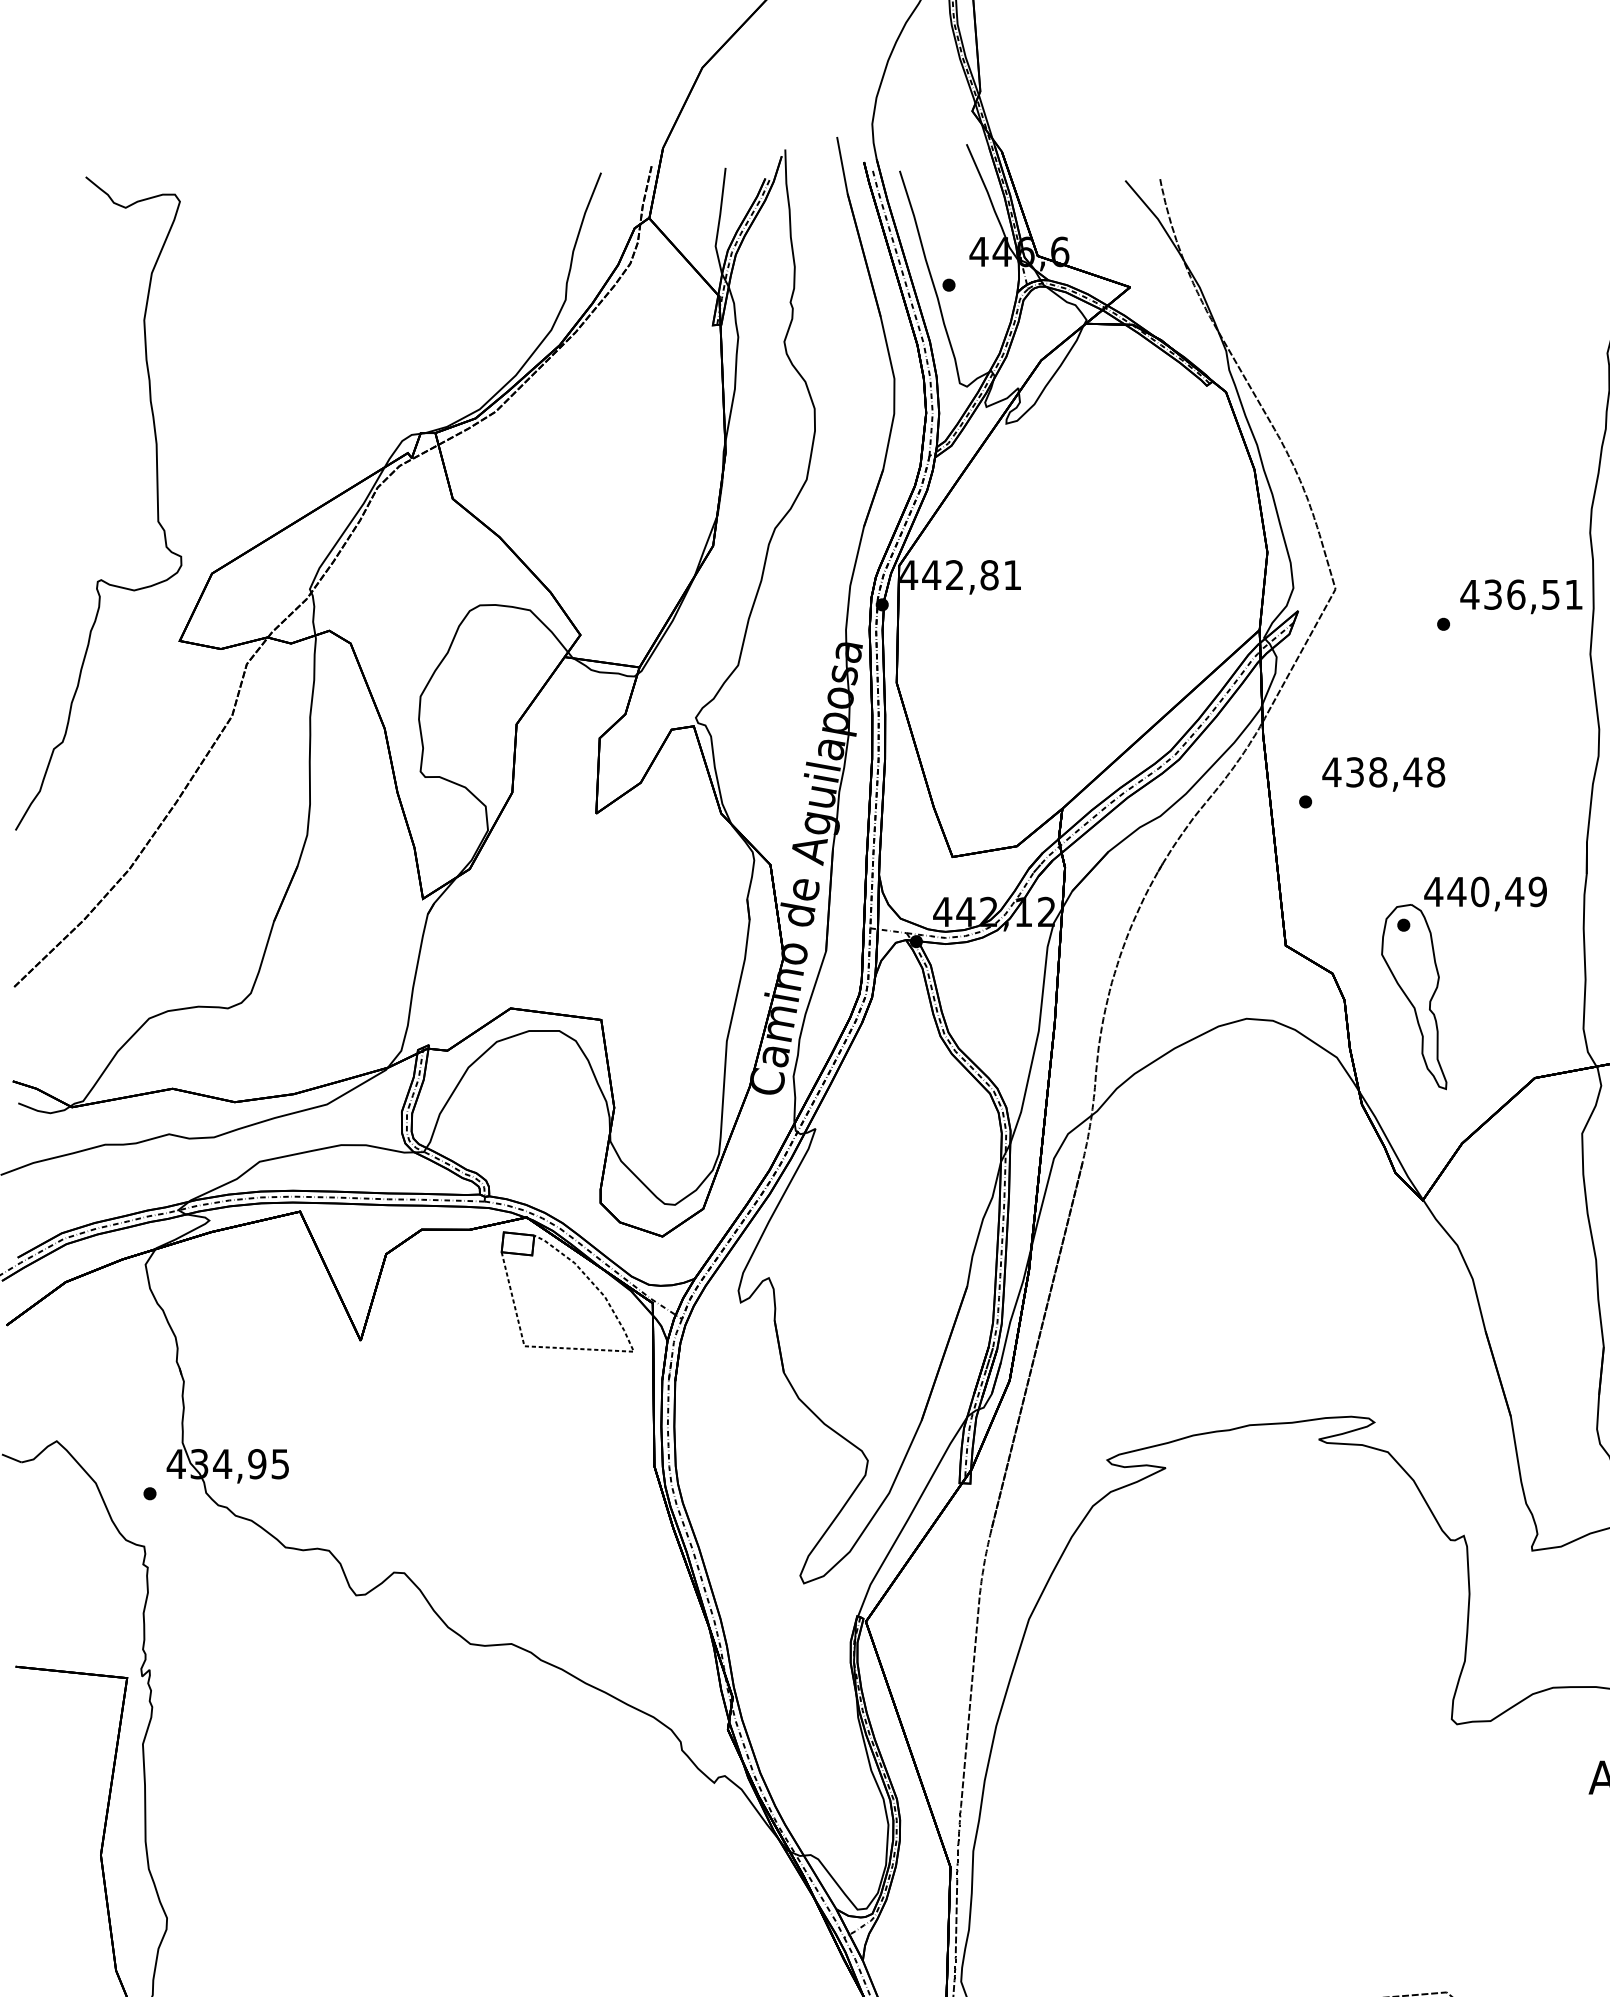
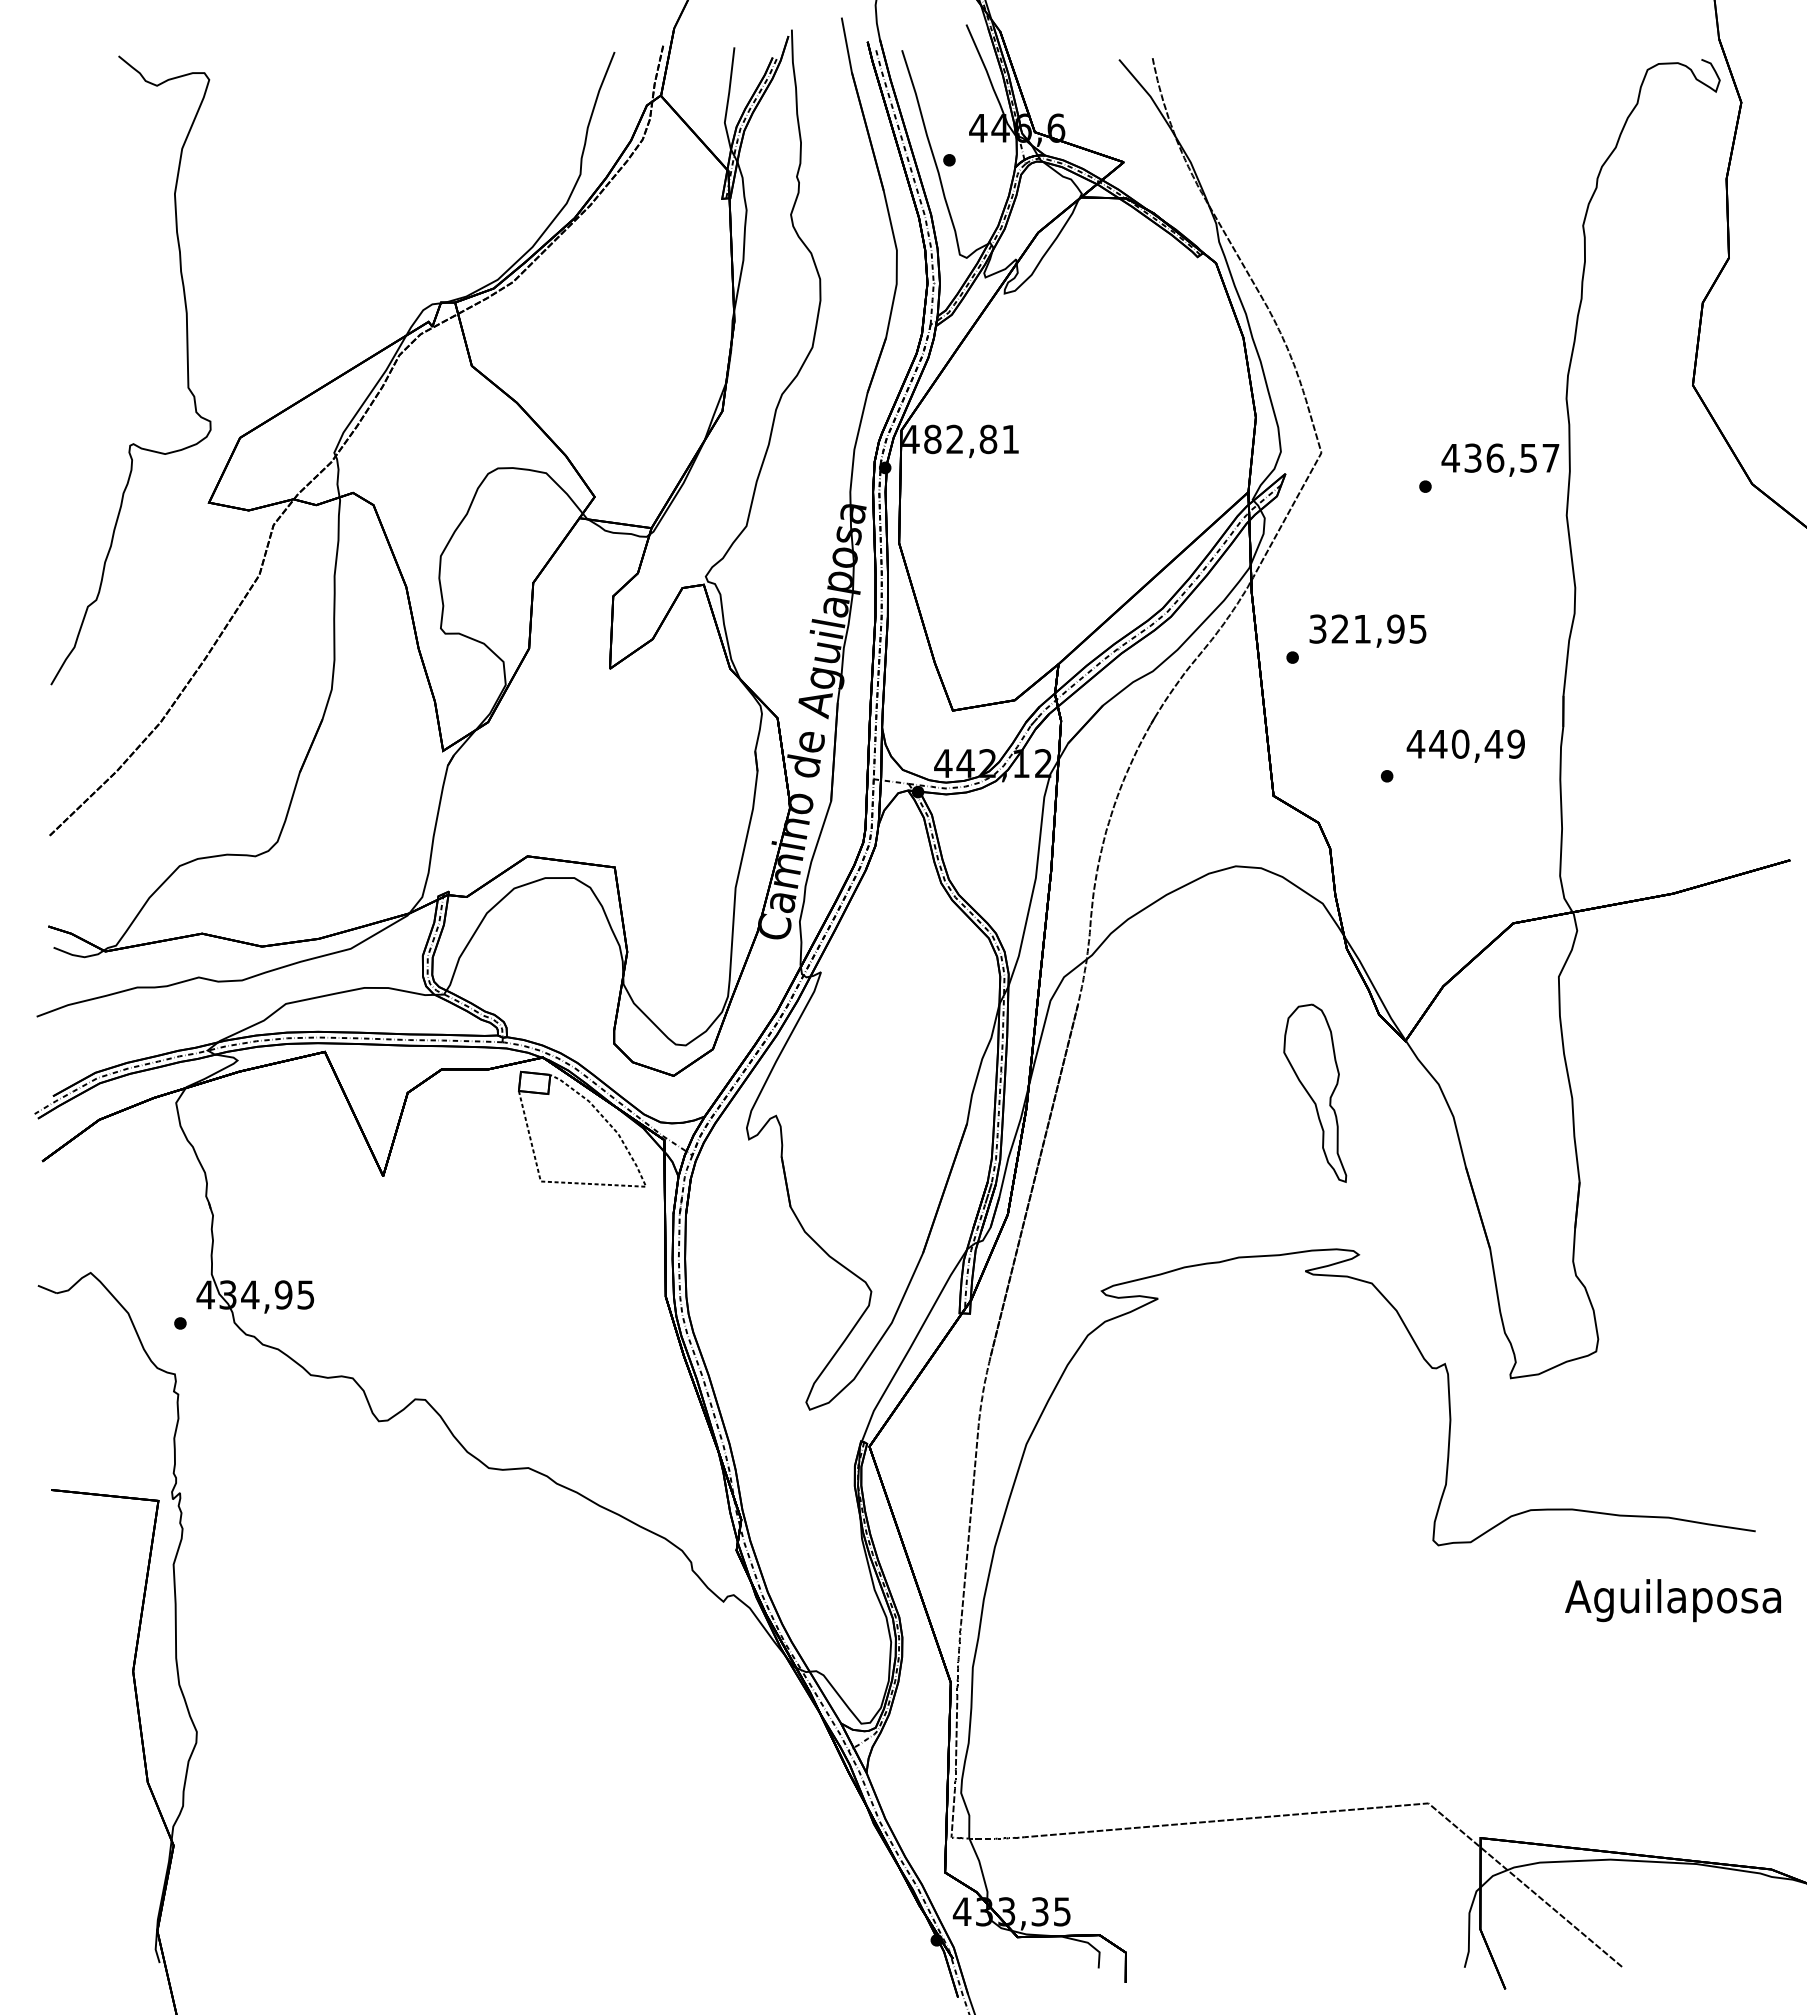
text: (931, 575) -> (932, 439), 442,81 -> 482,81
text: (1573, 595) -> (1550, 458), 436,51 -> 436,57
text: (1383, 771) -> (1367, 628), 438,48 -> 321,95
part: (1414, 996) -> (1315, 1092), moved

